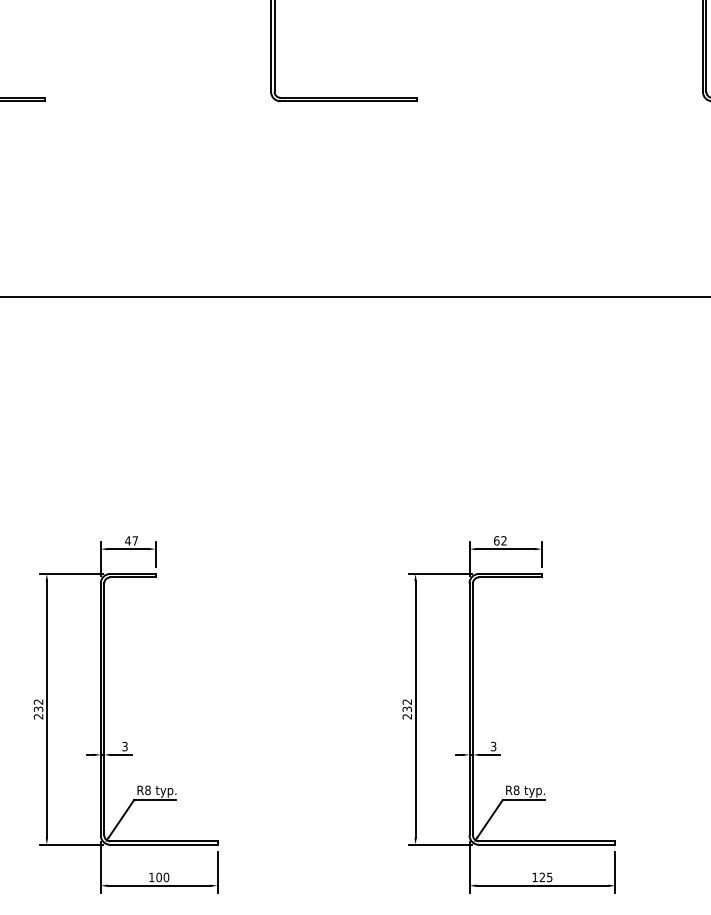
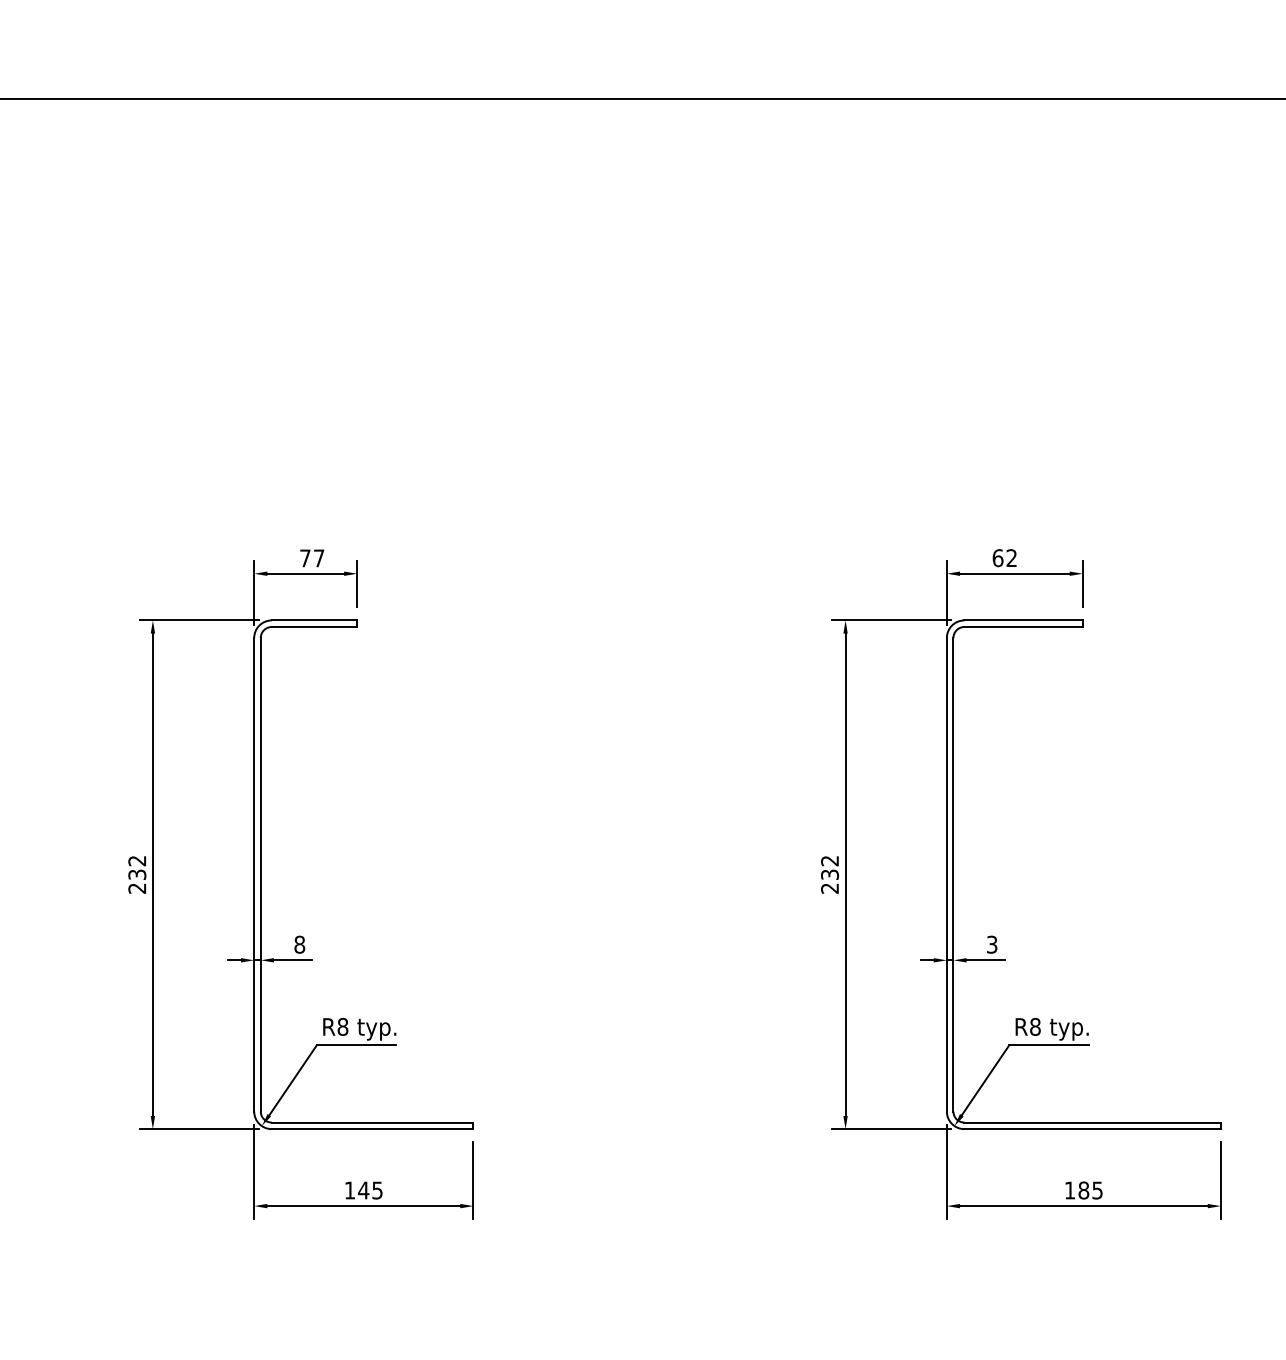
text: (127, 540) -> (304, 557), 47 -> 77
text: (124, 746) -> (298, 944), 3 -> 8
text: (162, 877) -> (370, 1190), 100 -> 145
text: (542, 877) -> (1084, 1190), 125 -> 185

